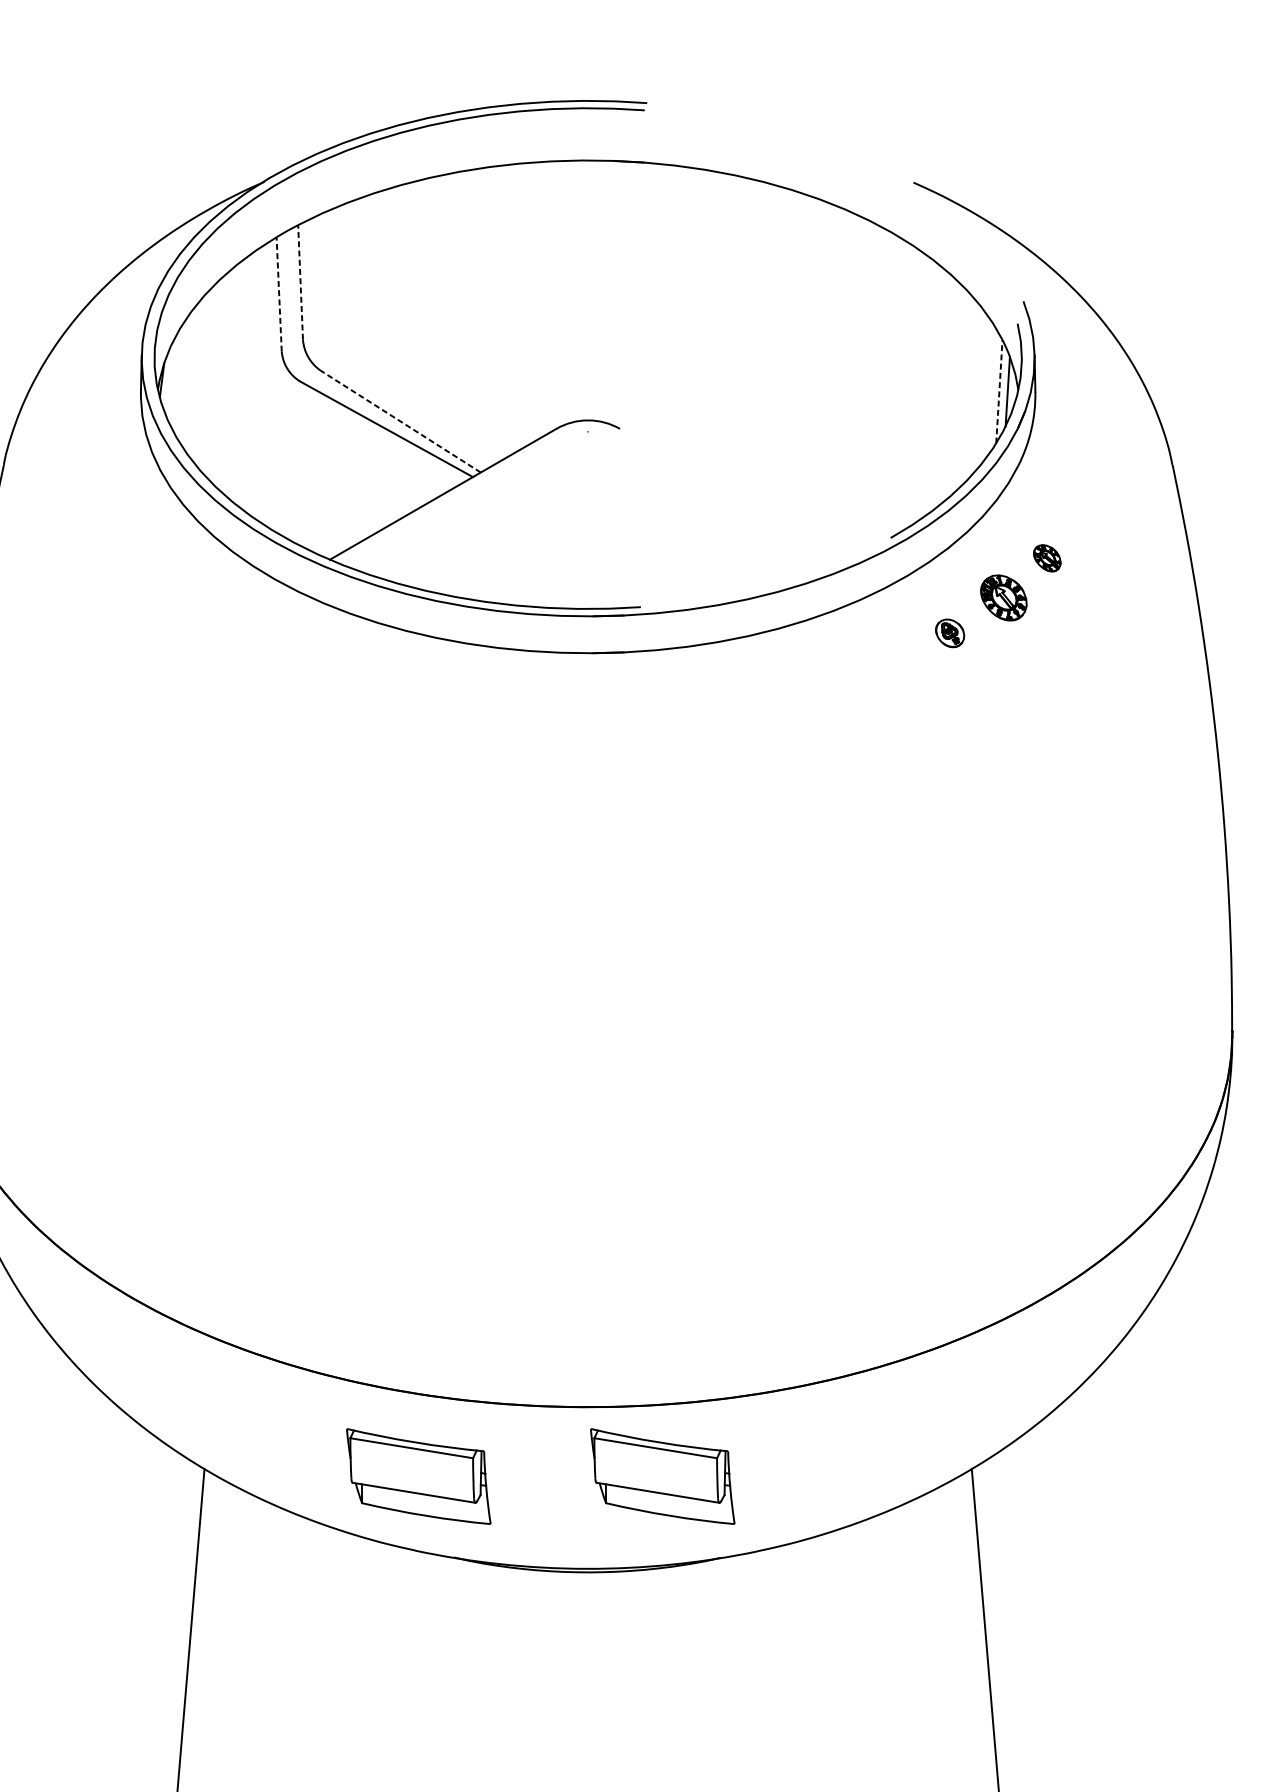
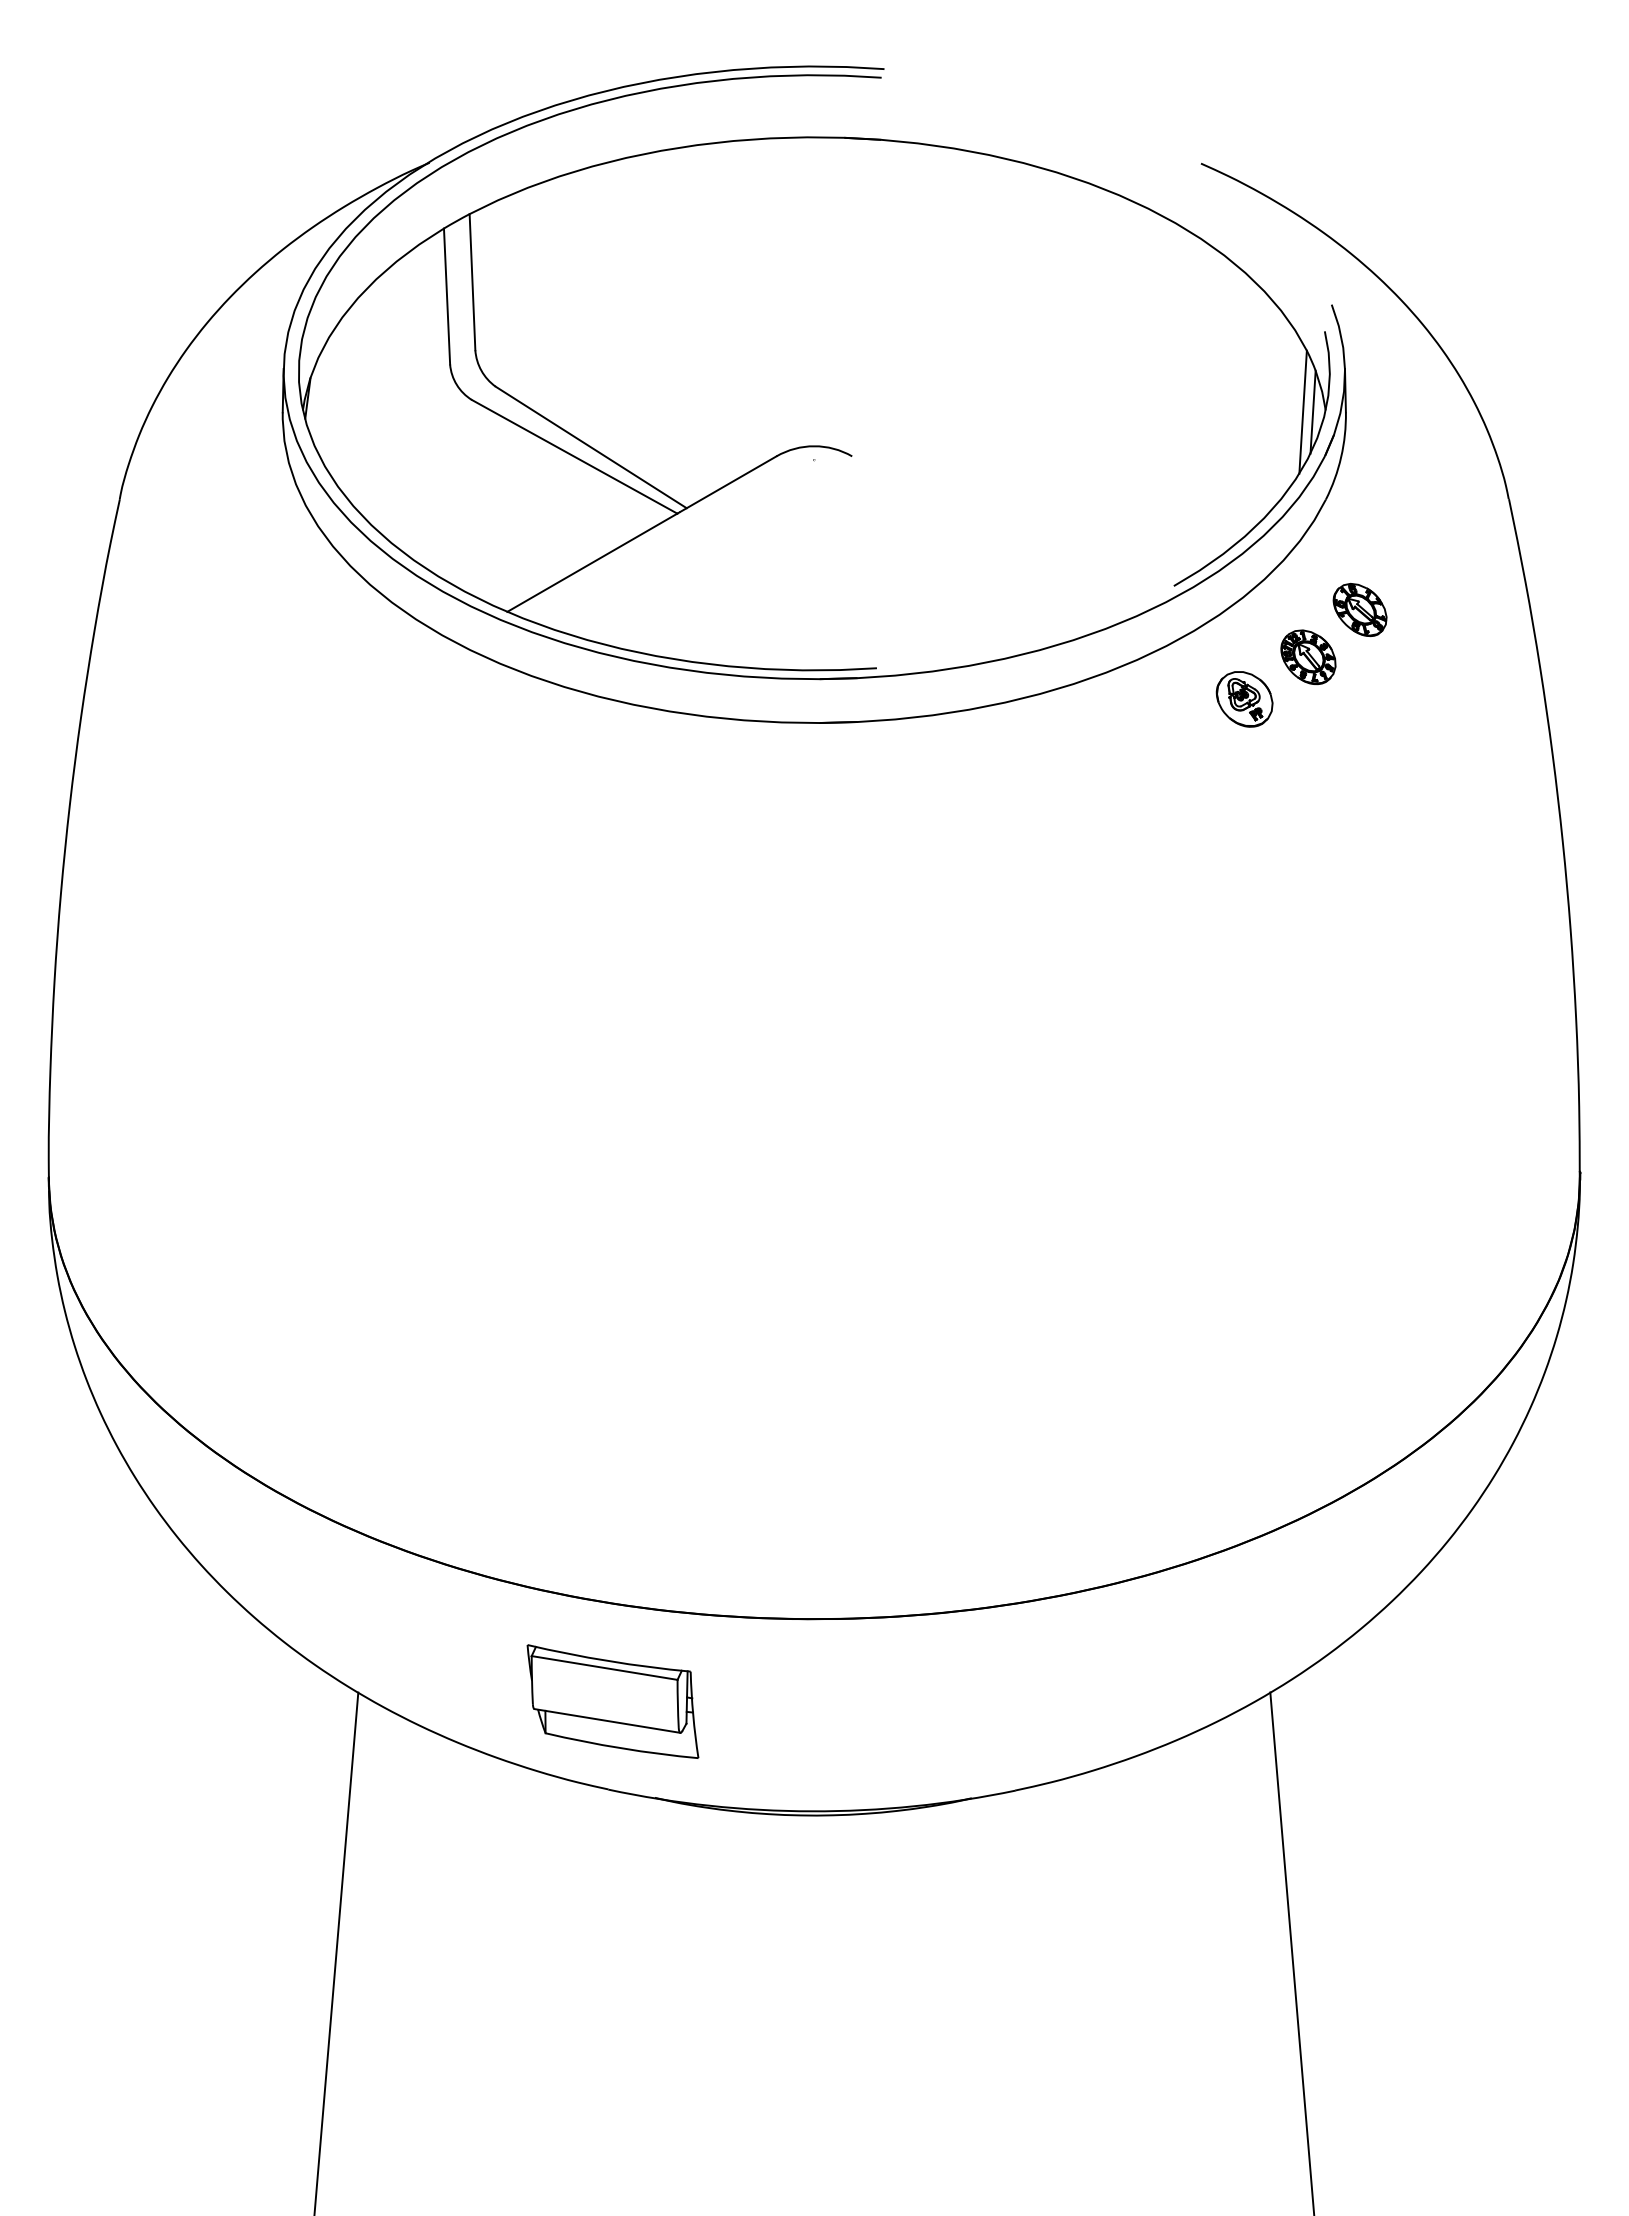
line: (300, 281) -> (472, 281), dashed -> solid
line: (279, 294) -> (447, 296), dashed -> solid
line: (999, 392) -> (1303, 412), dashed -> solid
line: (399, 421) -> (590, 447), dashed -> solid
part: (1046, 558) -> (1359, 610), size x1.67
part: (950, 633) -> (1244, 699), size x1.67
part: (662, 1476) -> (902, 1701), removed

